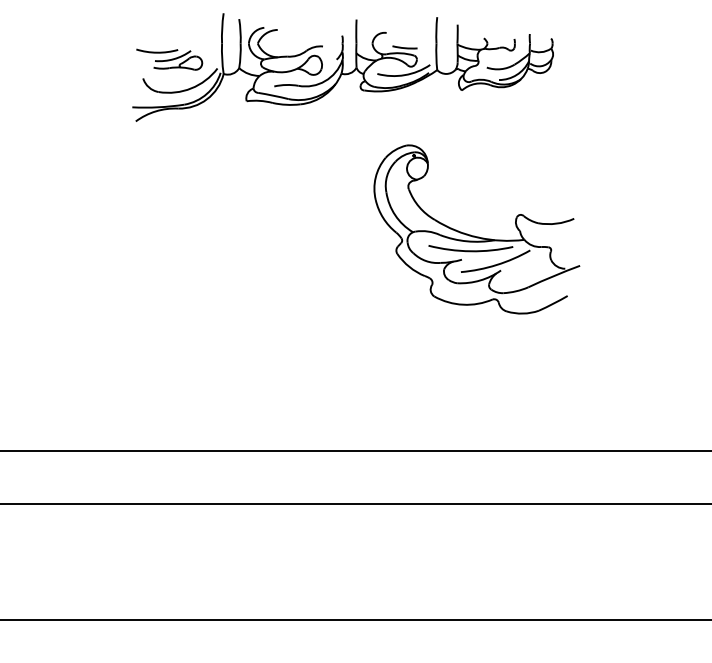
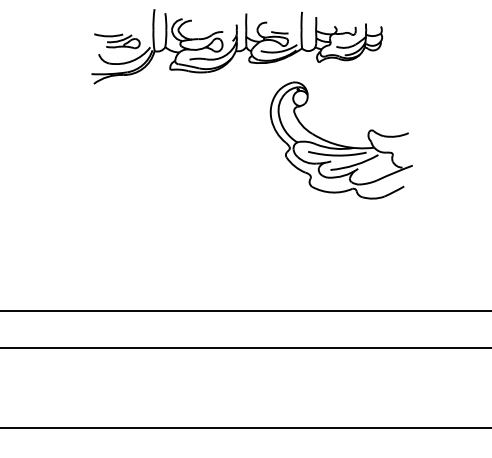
part: (475, 229) -> (340, 140), moved

